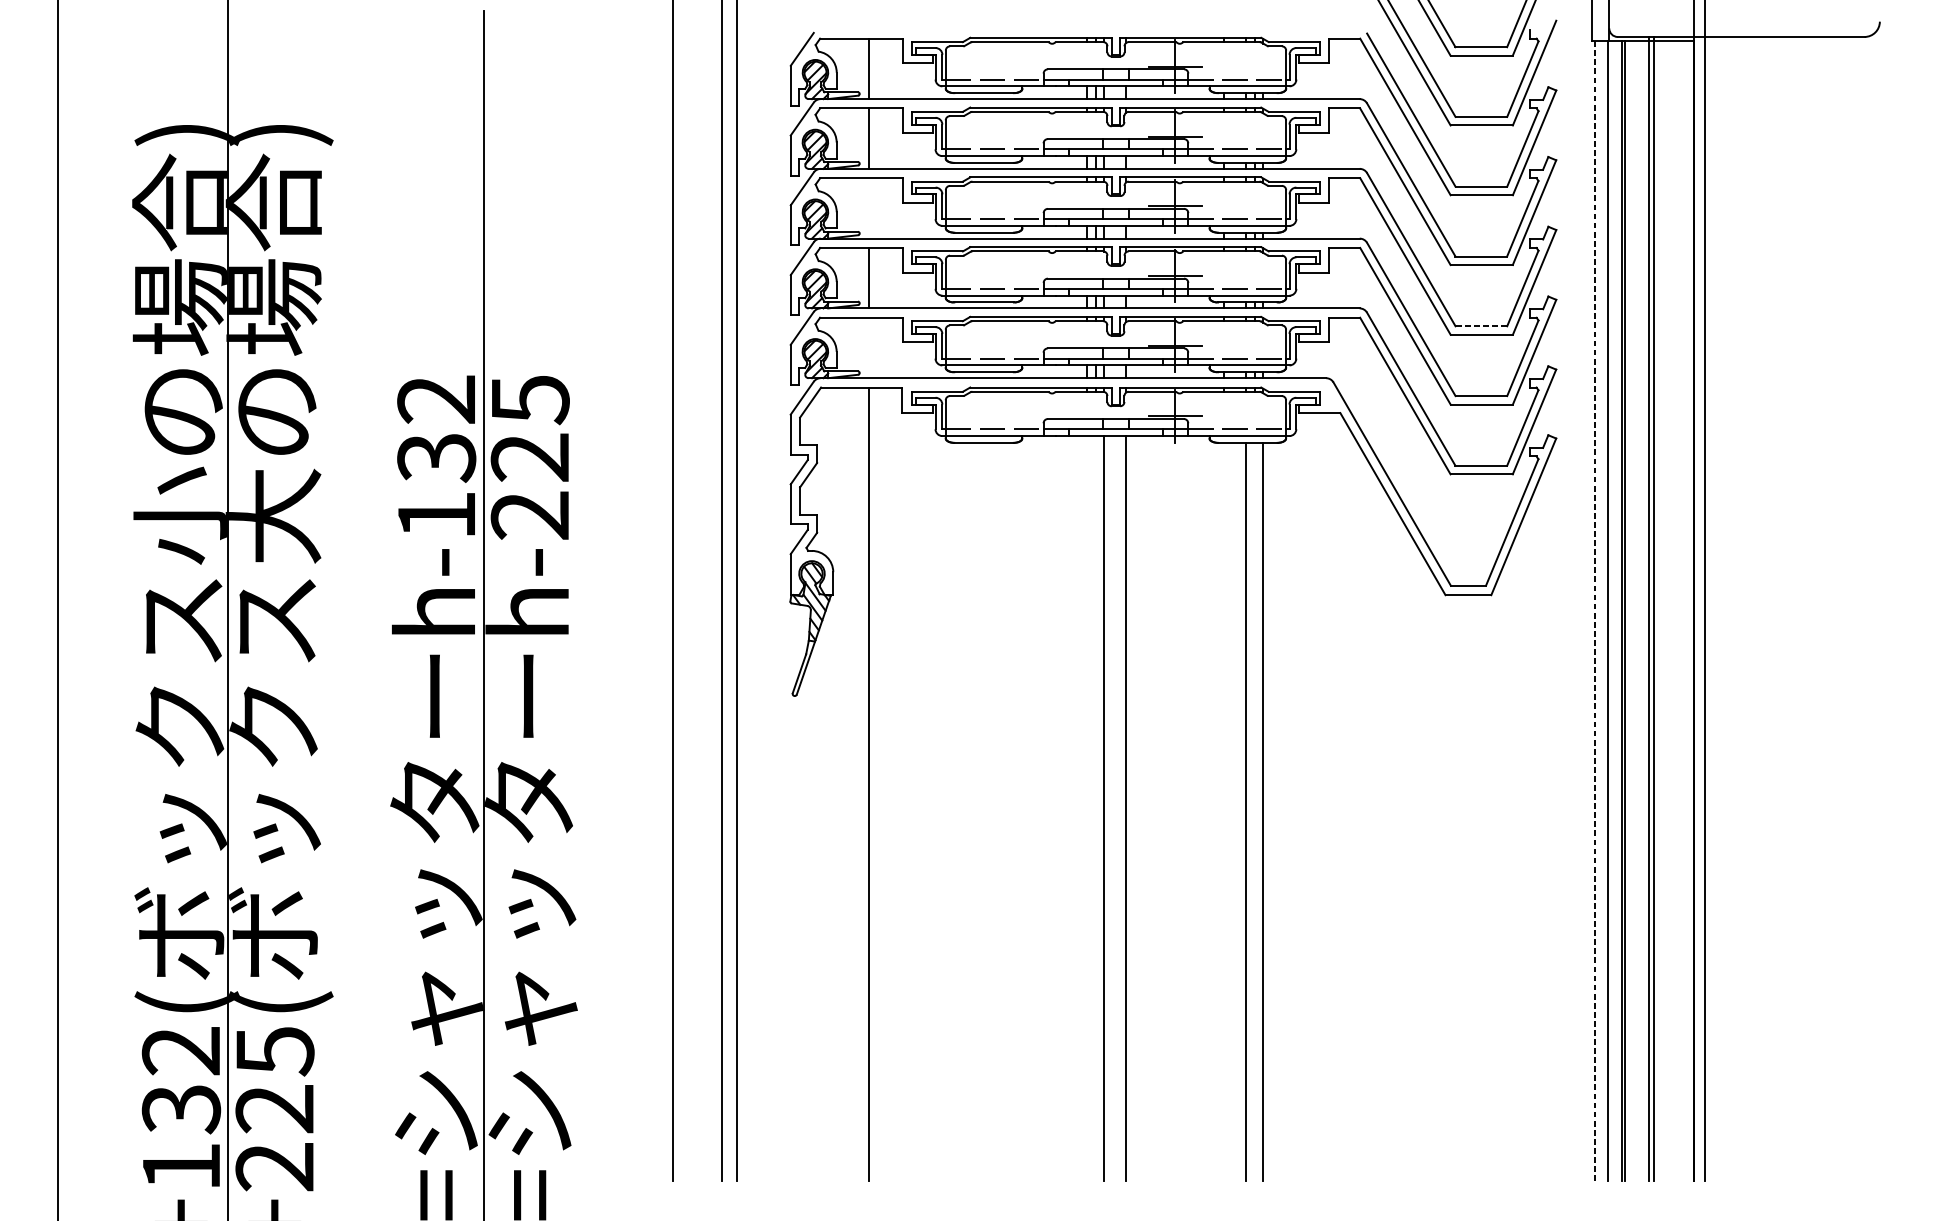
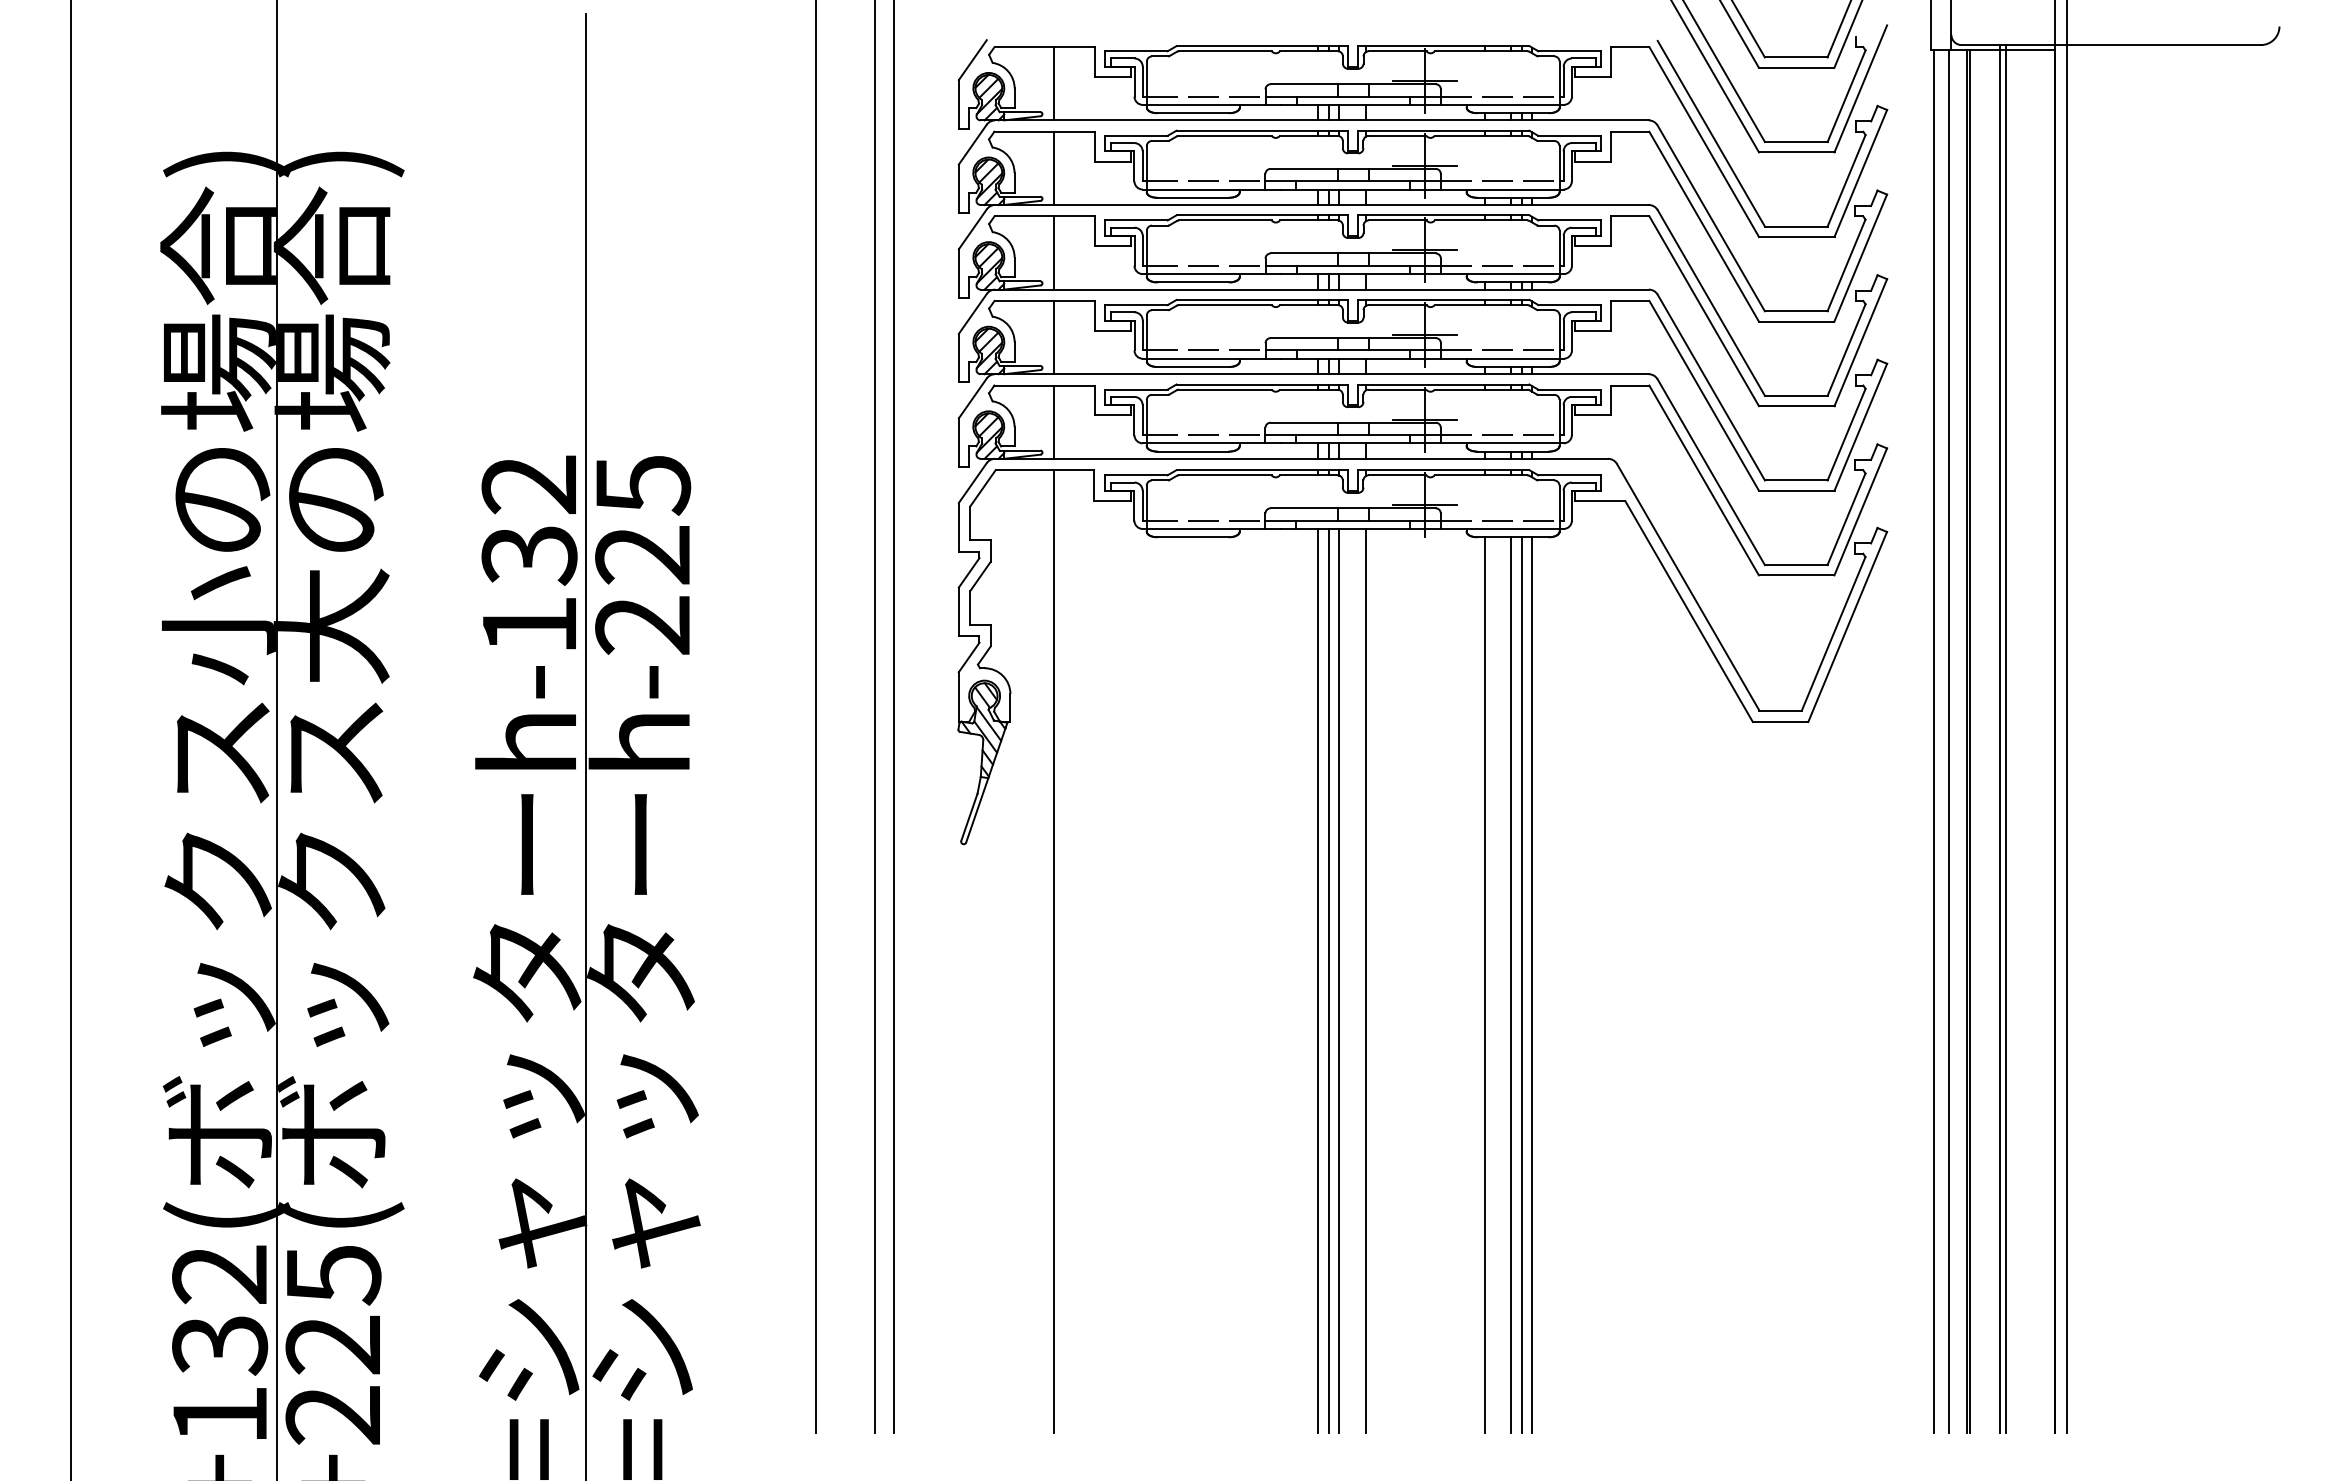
line: (868, 208) -> (1053, 252), added
line: (1480, 325) -> (1795, 395), dashed -> solid
line: (868, 347) -> (1053, 421), added
line: (1594, 612) -> (1933, 742), dashed -> solid
line: (1087, 808) -> (1318, 980), added
line: (1095, 808) -> (1328, 980), added
line: (1224, 811) -> (1484, 984), added
line: (1254, 811) -> (1521, 984), added

